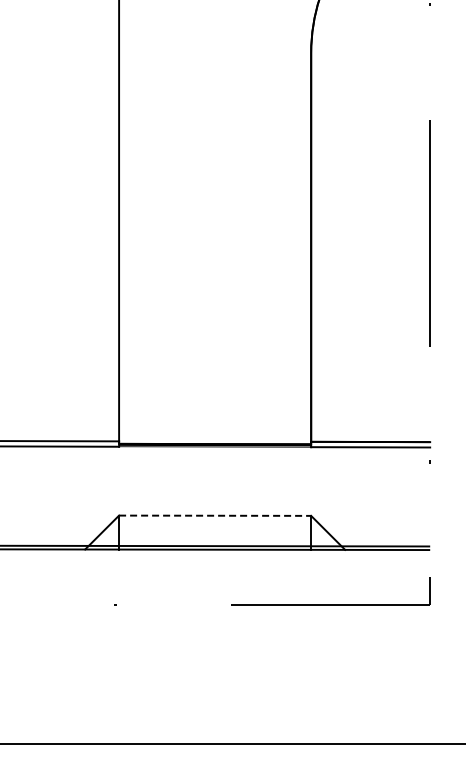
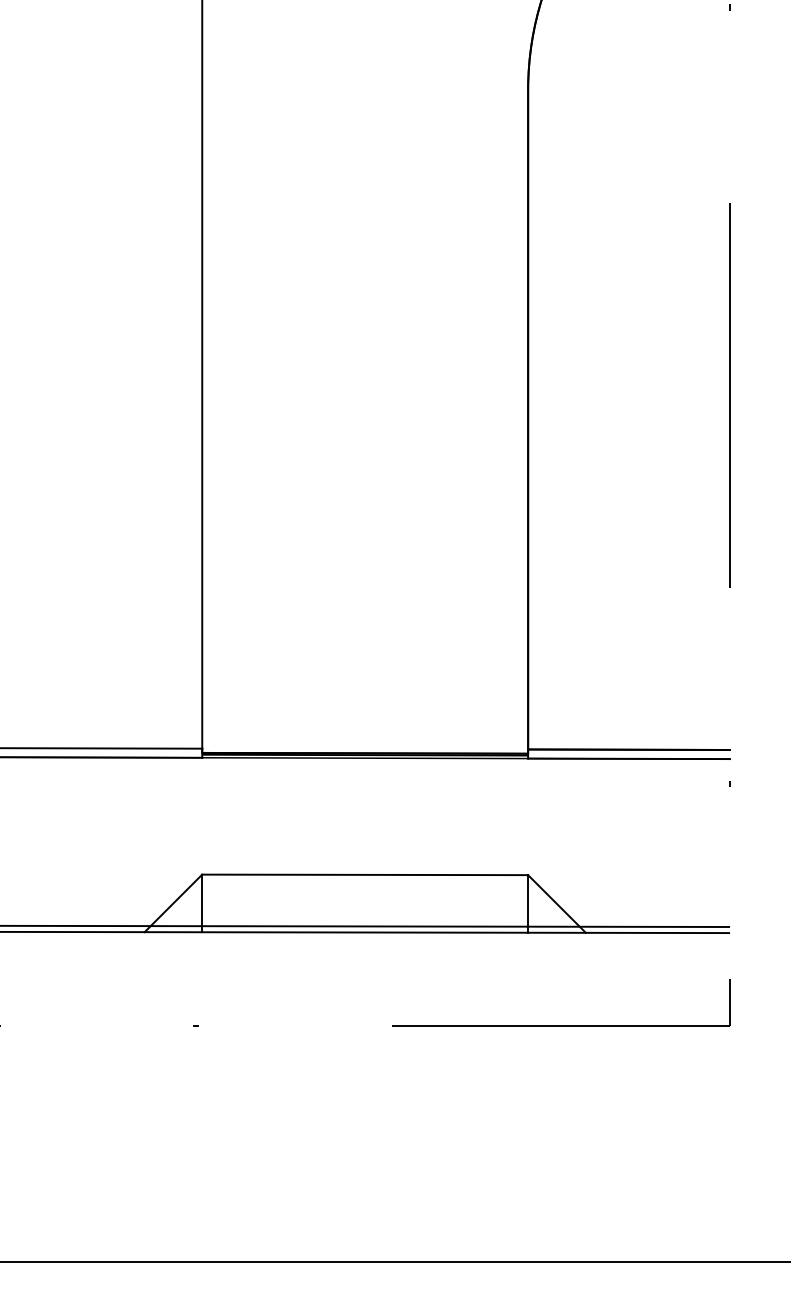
line: (215, 515) -> (365, 874), dashed -> solid

